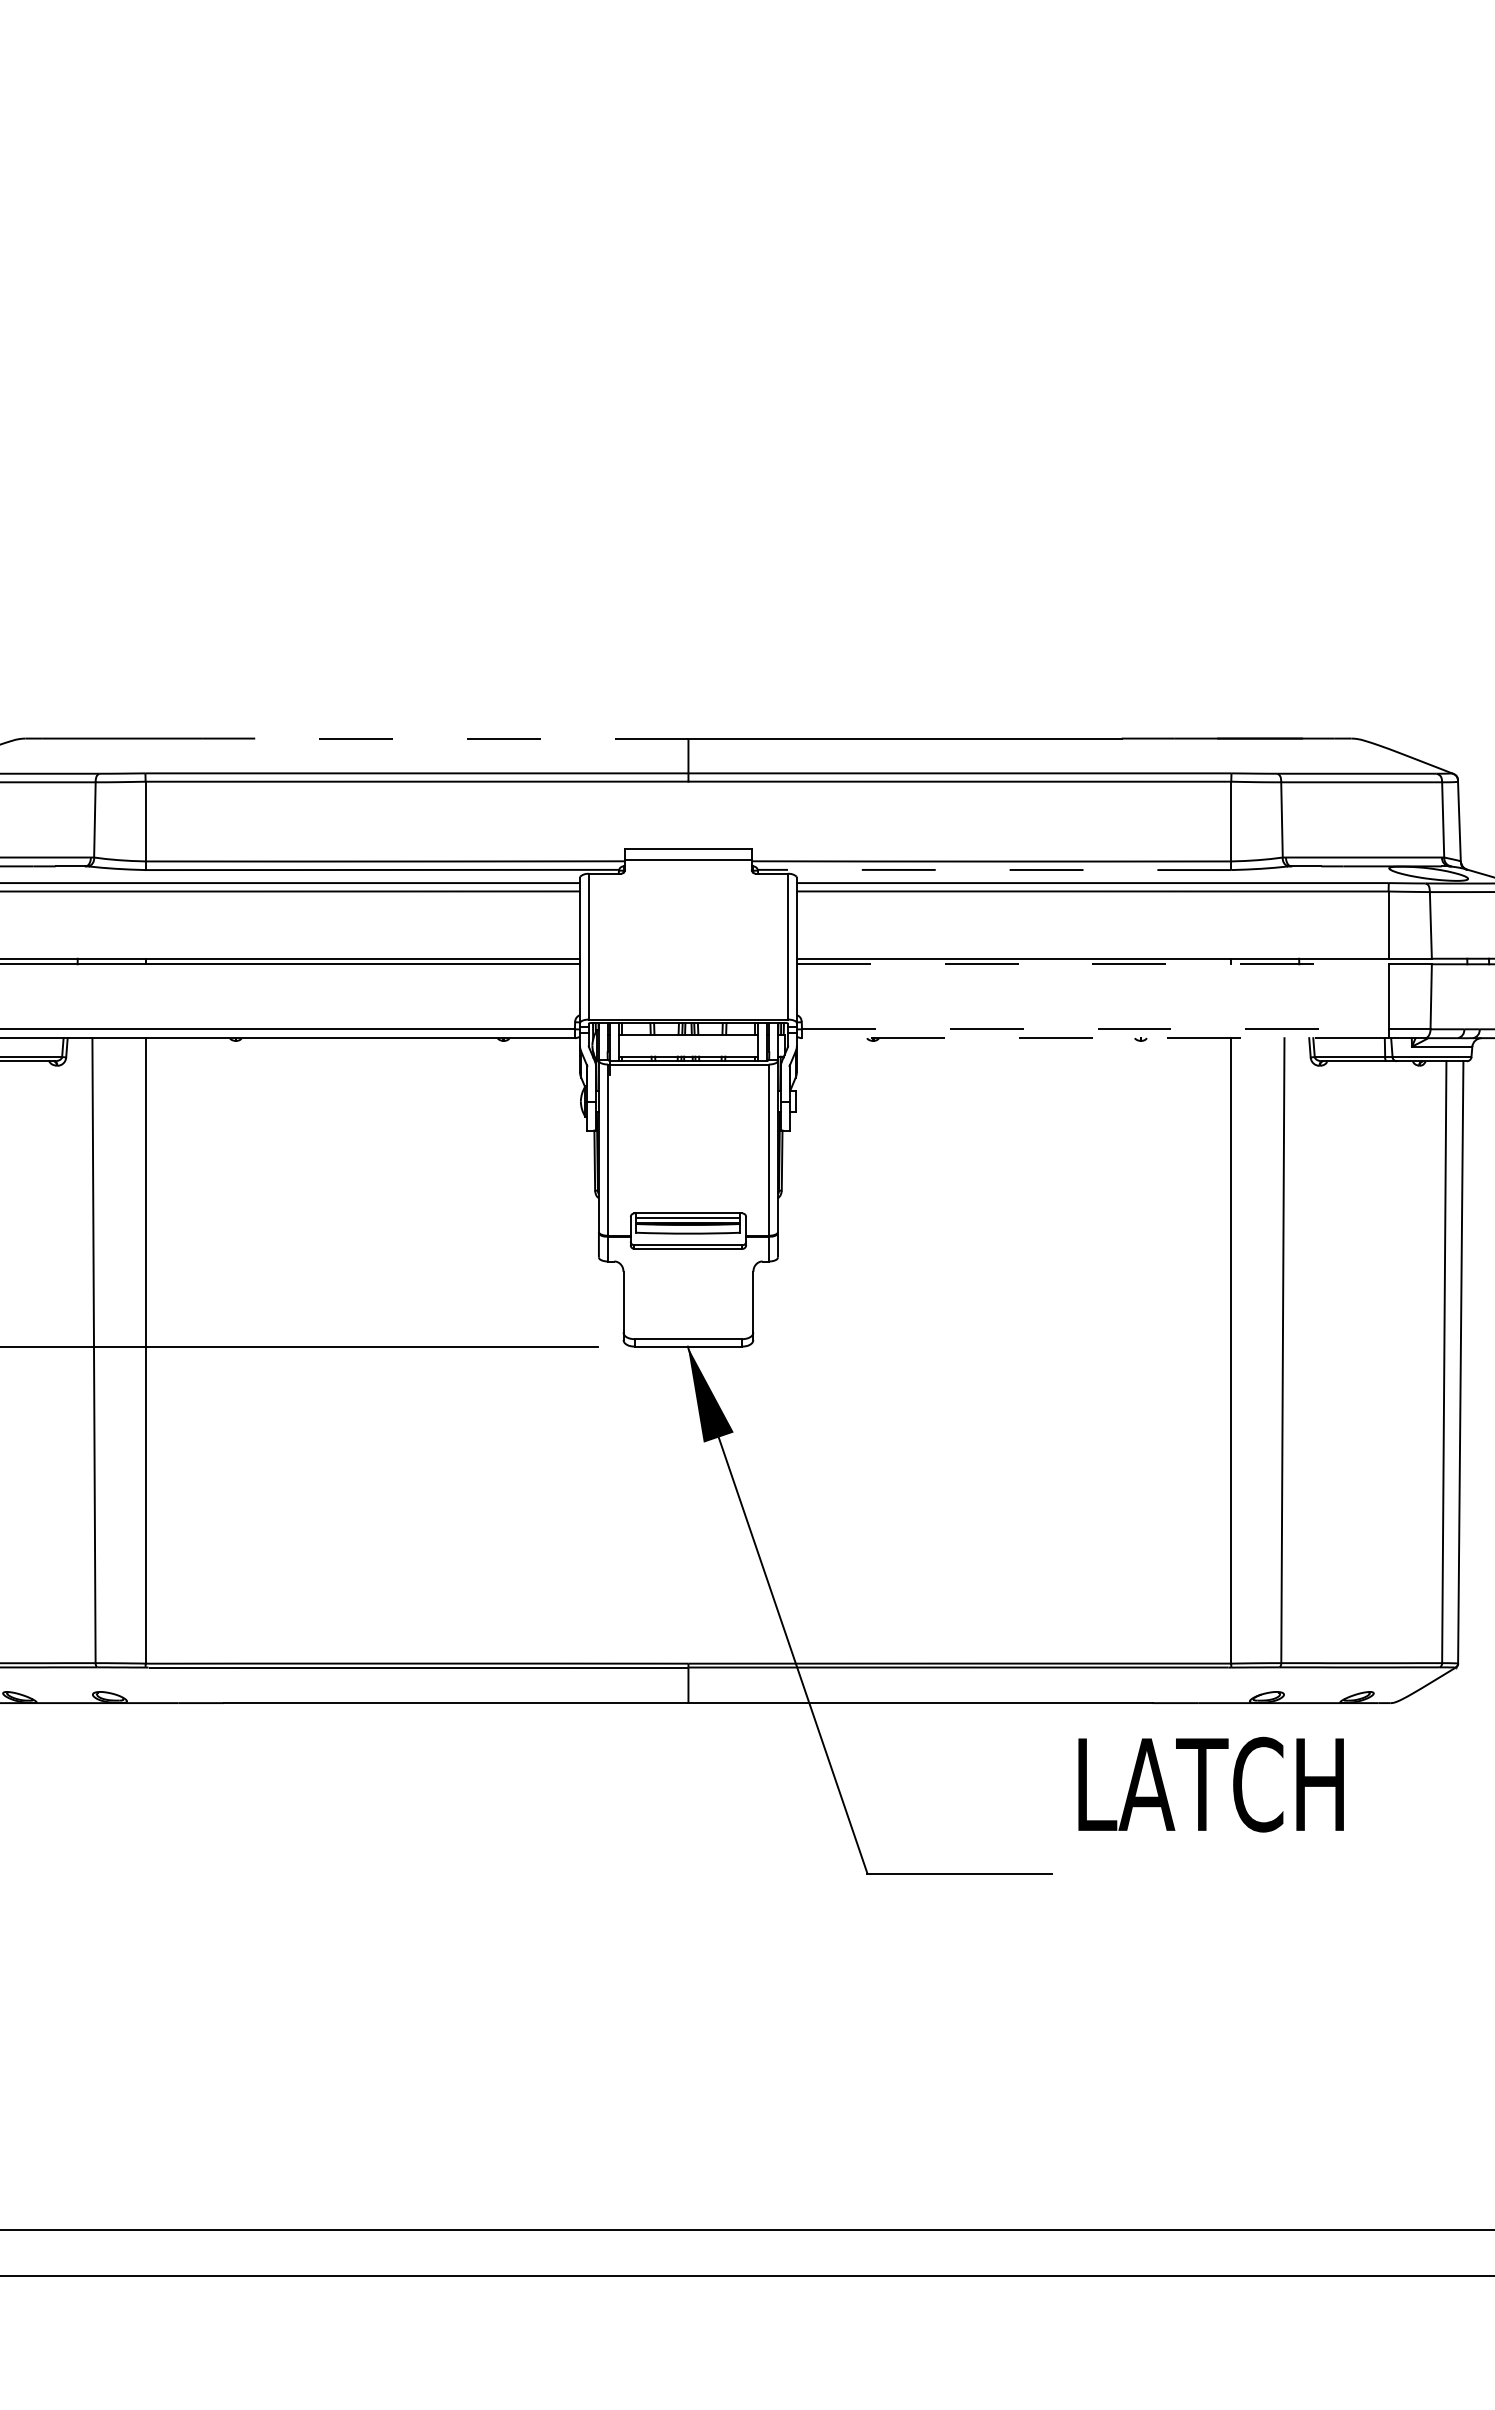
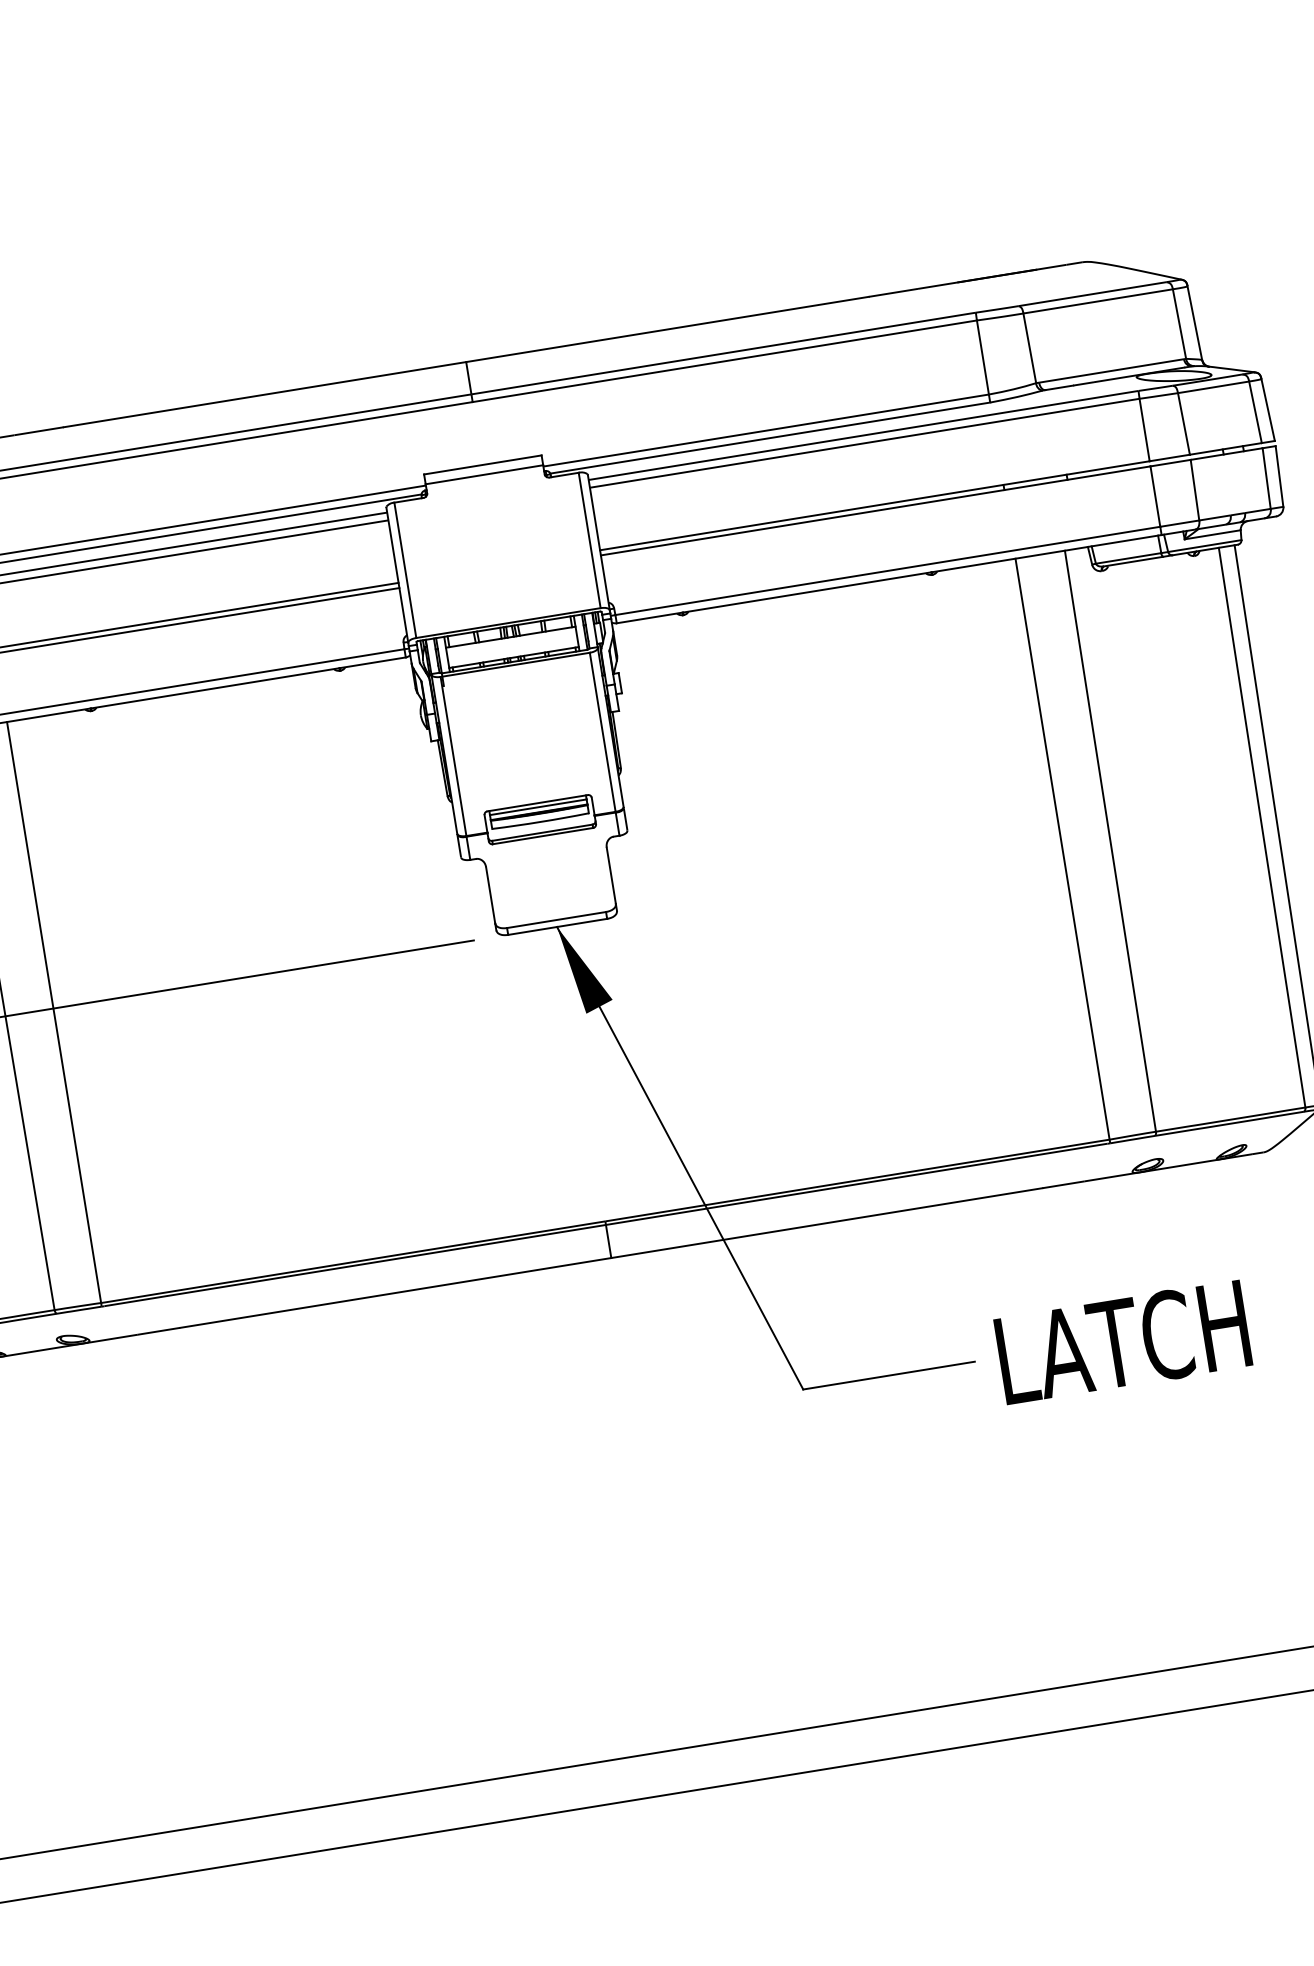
line: (471, 738) -> (264, 394), dashed -> solid
line: (994, 869) -> (770, 437), dashed -> solid
line: (1092, 964) -> (875, 511), dashed -> solid
line: (1095, 1029) -> (888, 571), dashed -> solid
line: (1094, 1038) -> (888, 579), dashed -> solid
text: (1210, 1784) -> (1122, 1342), moved

